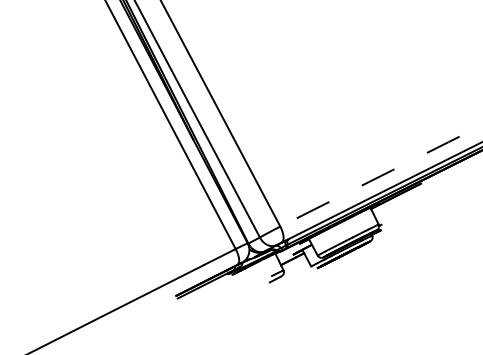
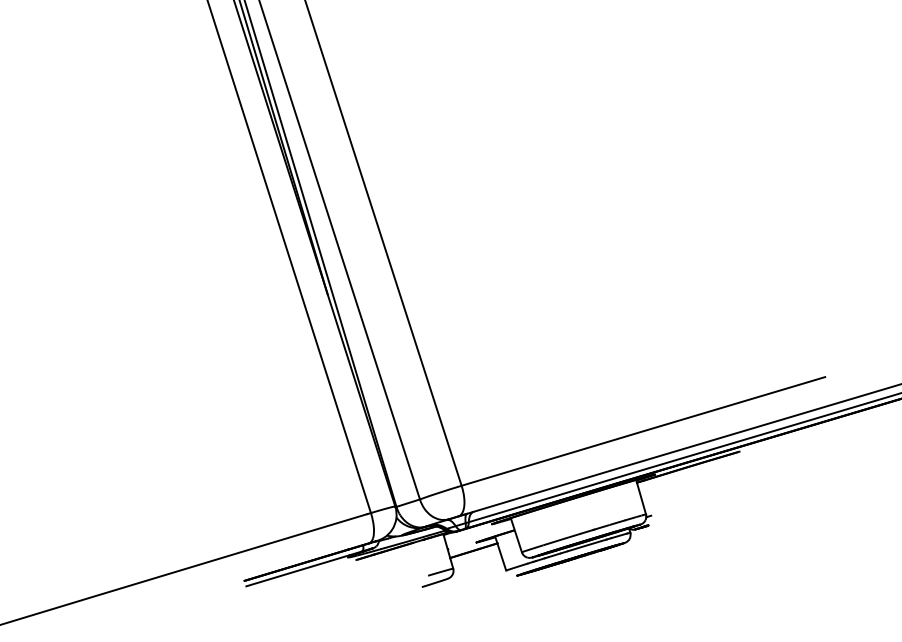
arc: (369, 181) -> (643, 430), dashed -> solid

